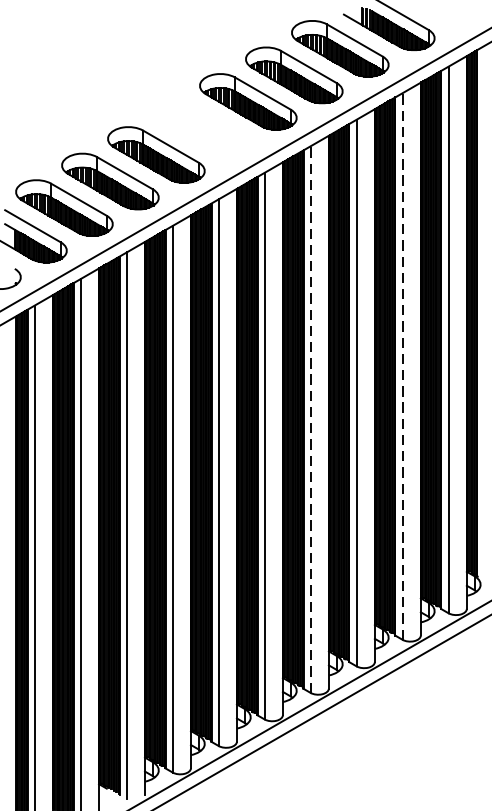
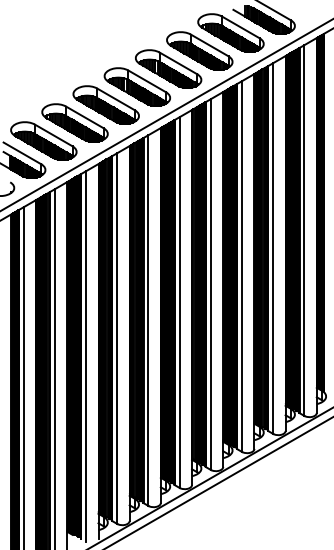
part: (201, 127) -> (136, 86), added
line: (403, 366) -> (273, 248), dashed -> solid
line: (310, 419) -> (210, 284), dashed -> solid

